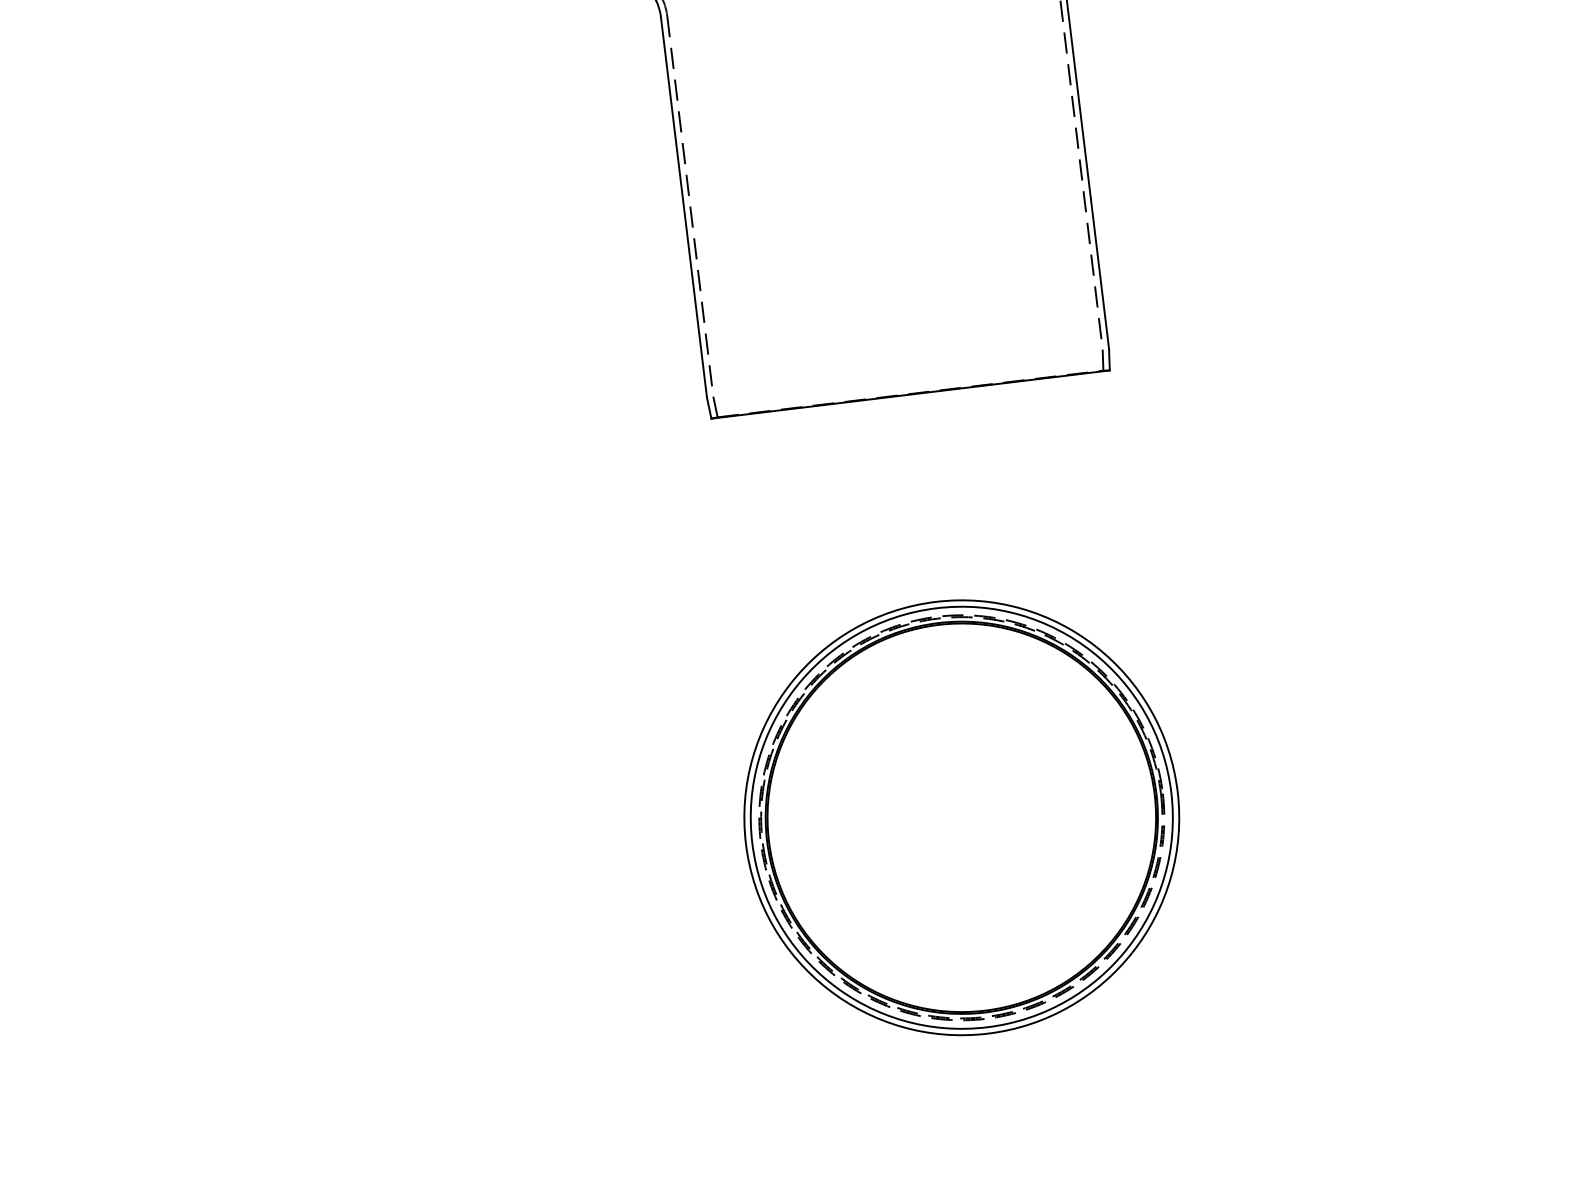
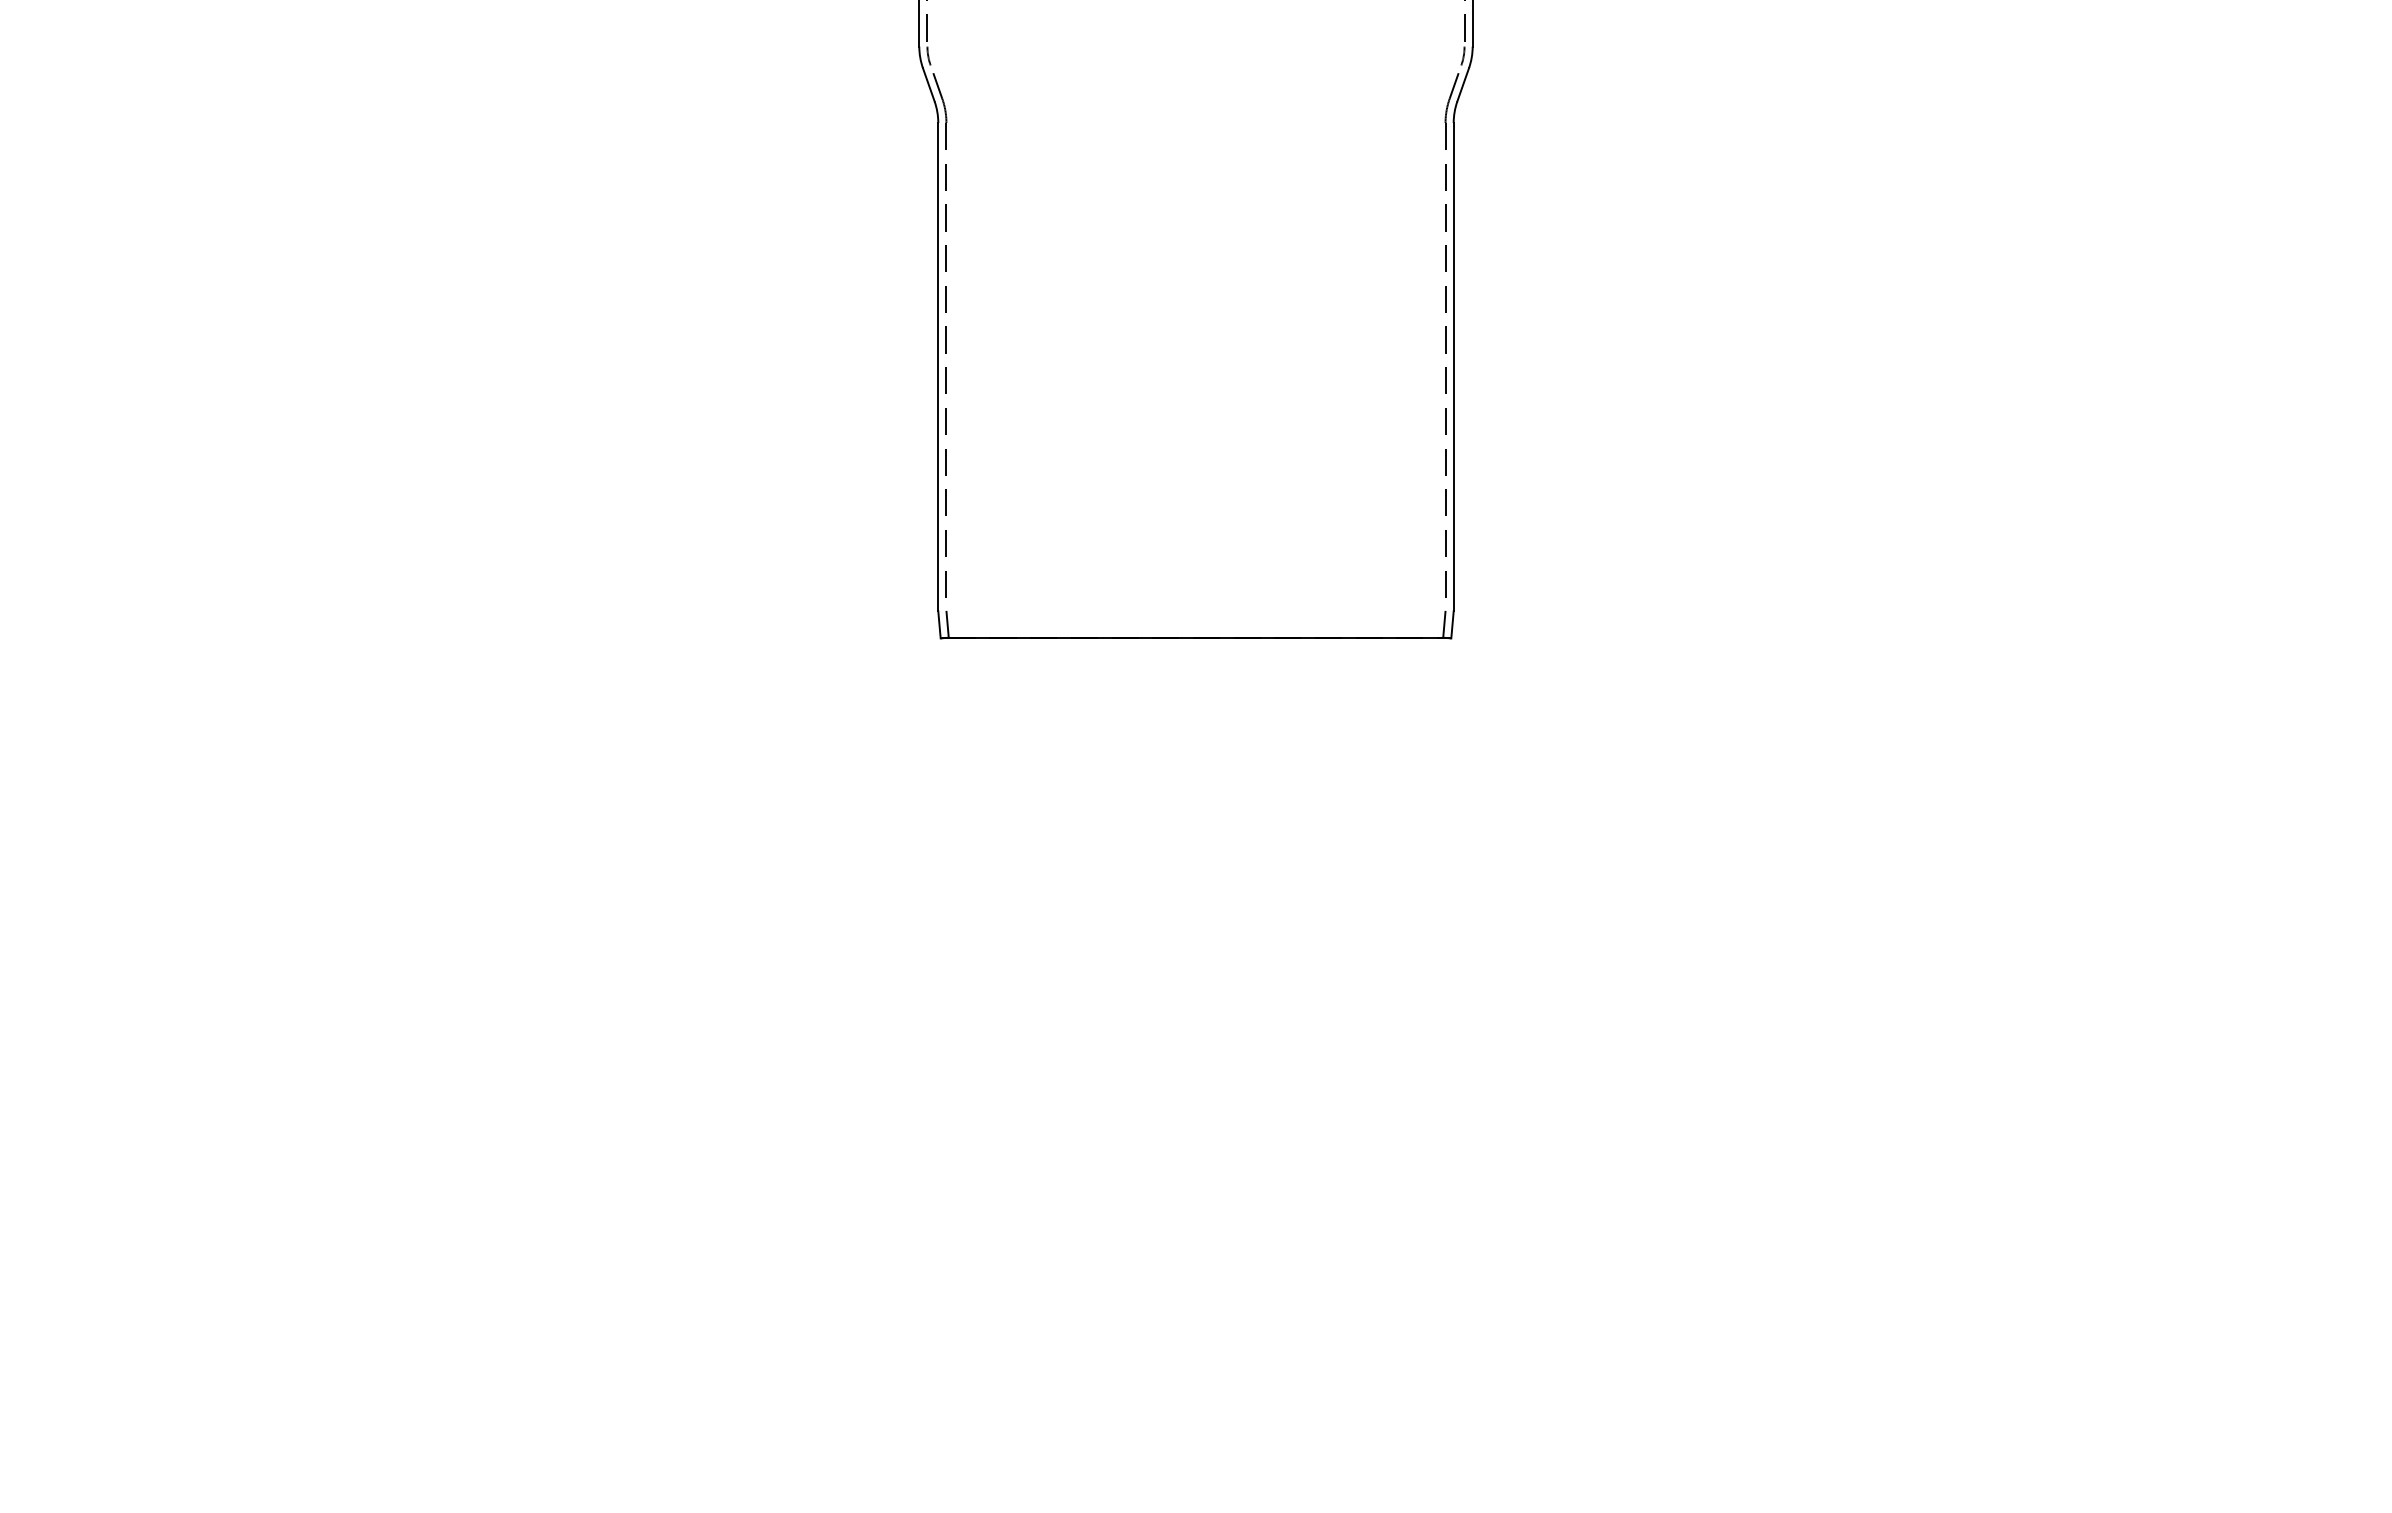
part: (961, 817) -> (1195, 1180), removed

